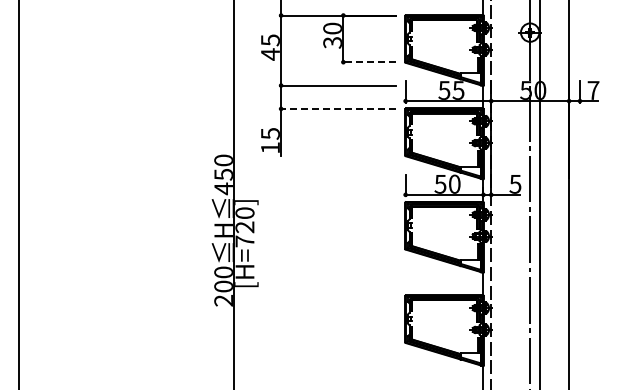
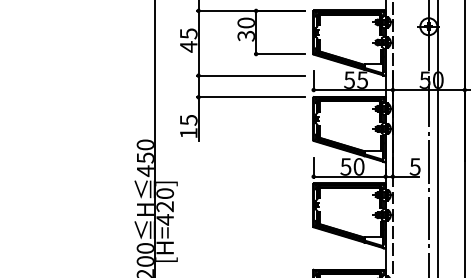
line: (368, 62) -> (279, 54), dashed -> solid
line: (337, 108) -> (250, 96), dashed -> solid
text: (244, 241) -> (164, 219), [H=720] -> [H=420]

